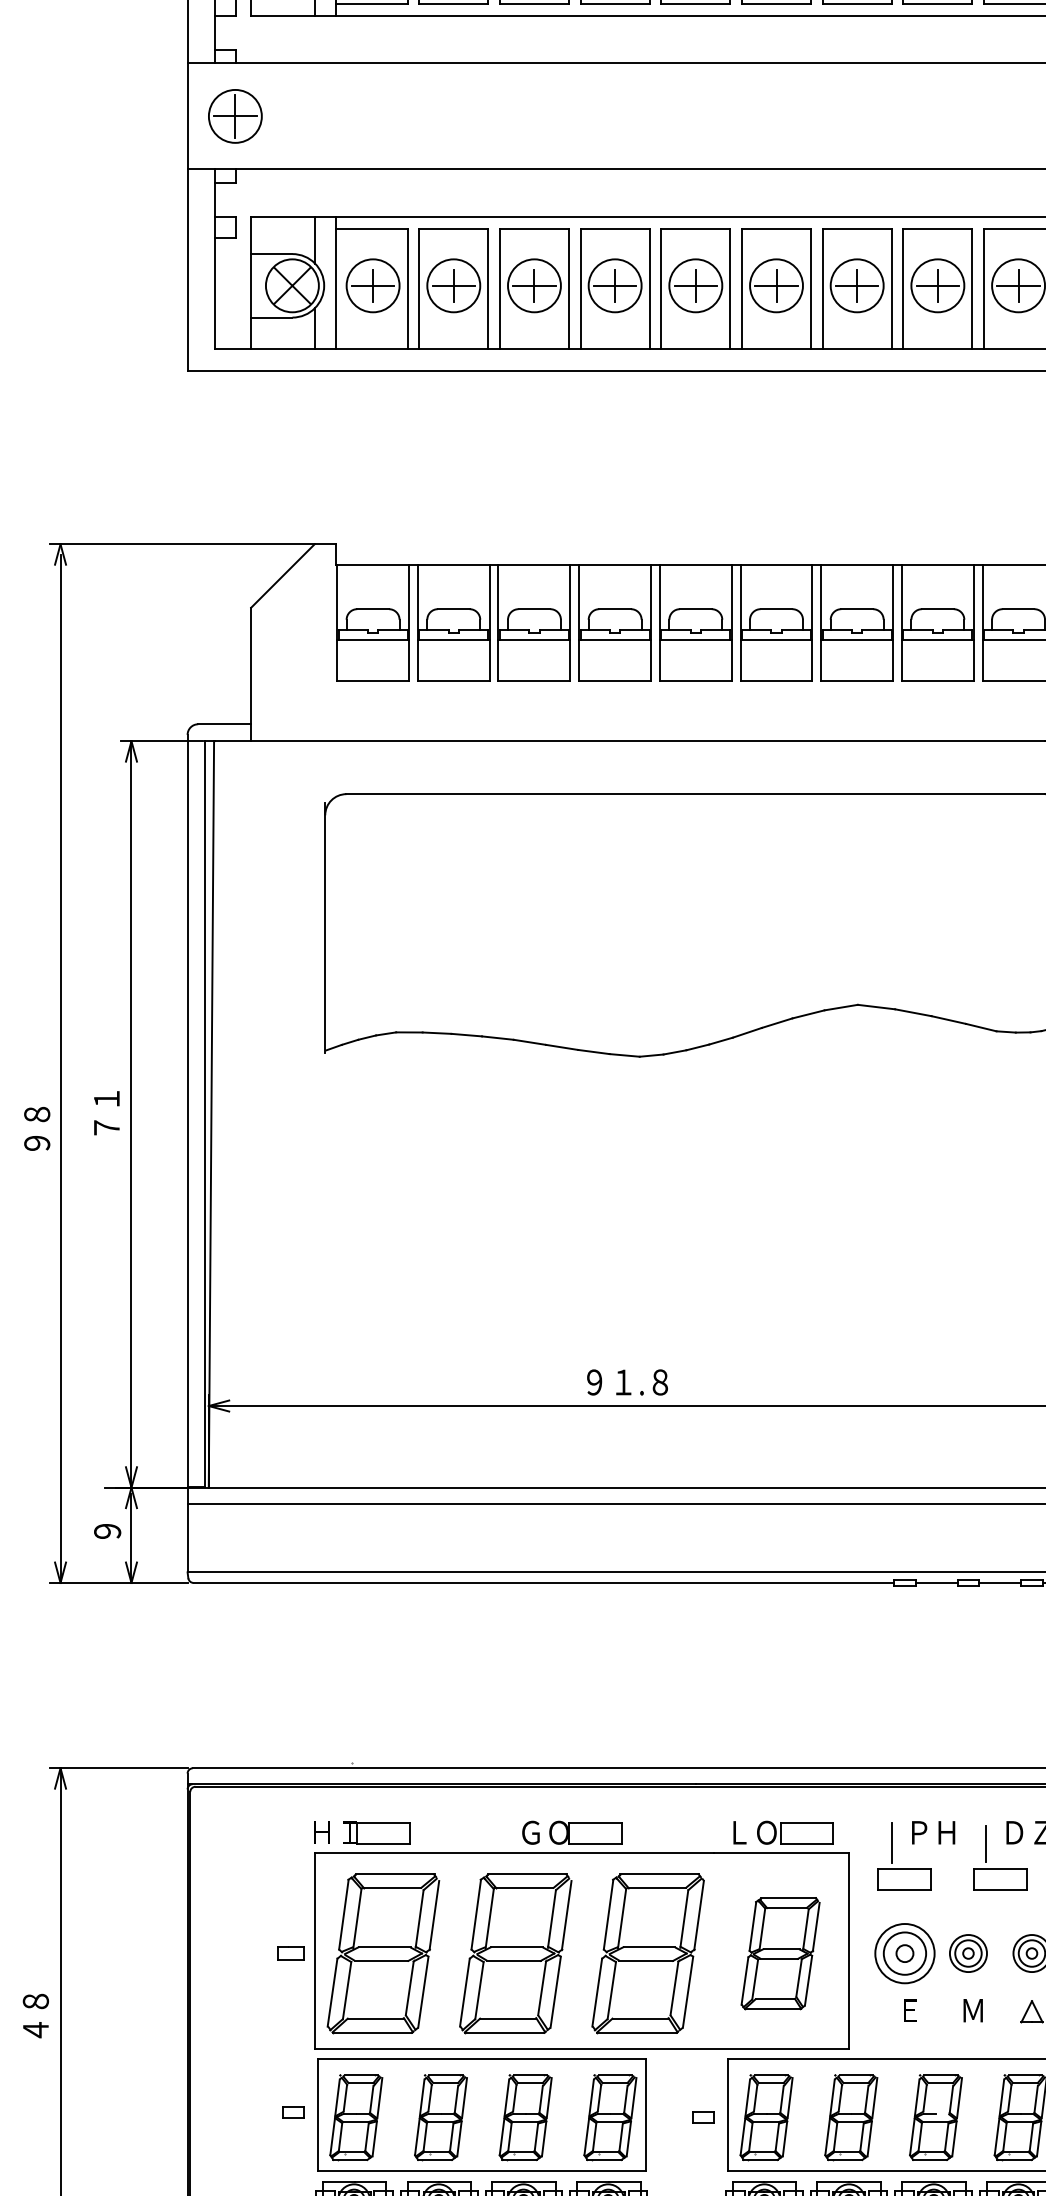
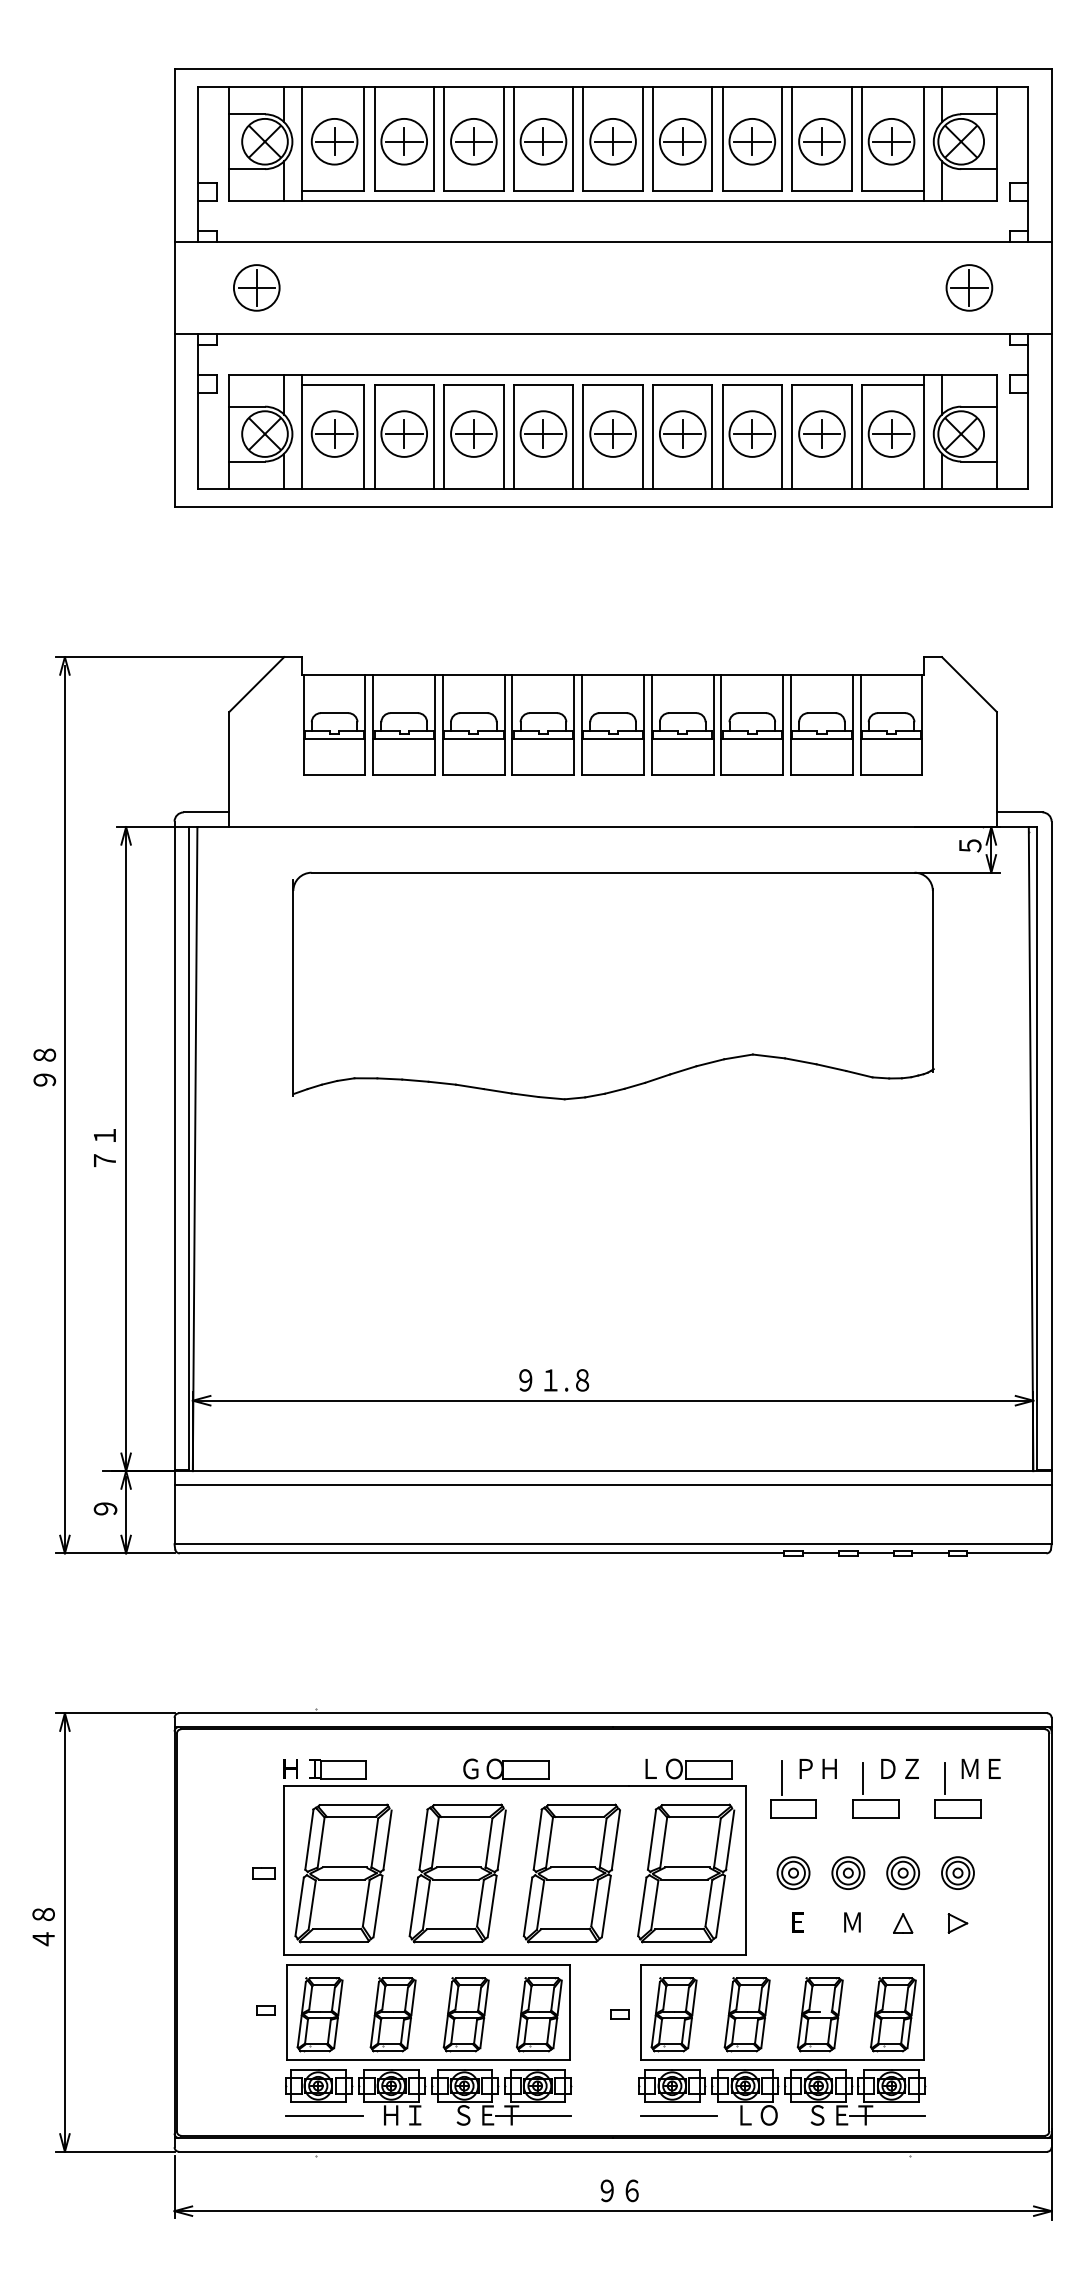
part: (235, 115) -> (256, 287), moved
text: (36, 1128) -> (44, 1067), moved
part: (904, 1952) -> (793, 1872), size x0.62
part: (780, 1953) -> (686, 1873), size x1.43

